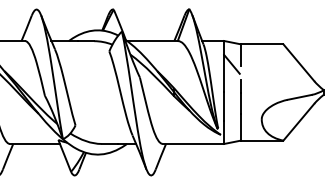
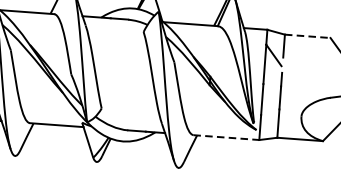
line: (262, 44) -> (308, 36), solid -> dashed
line: (193, 143) -> (226, 137), solid -> dashed

